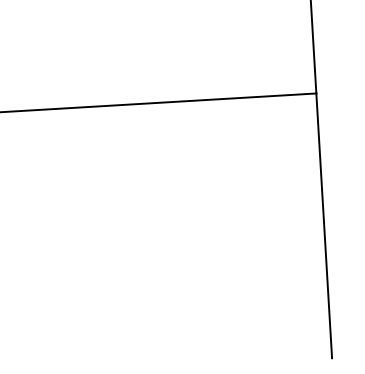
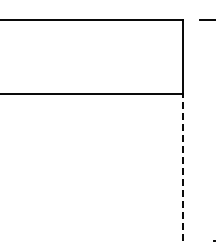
line: (323, 224) -> (182, 166), solid -> dashed

